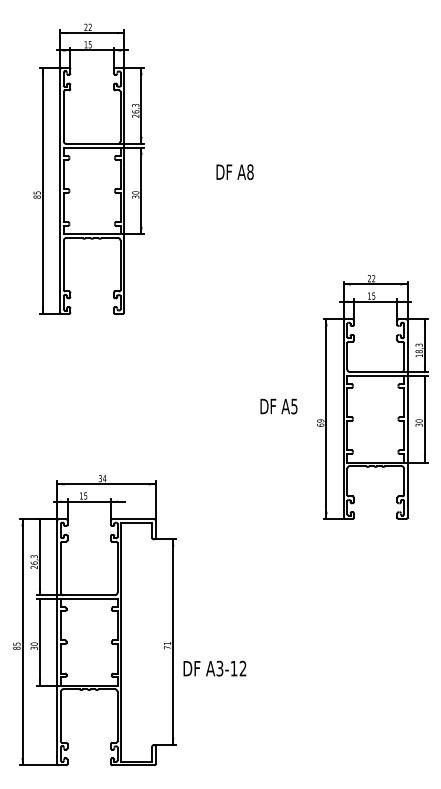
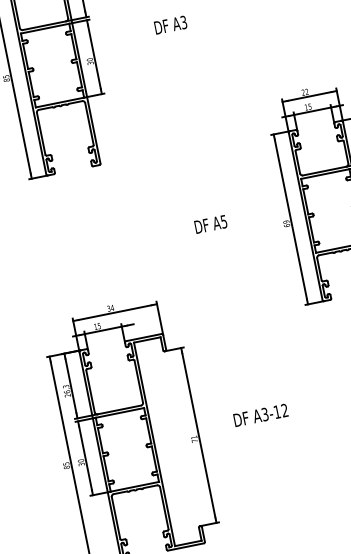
text: (250, 171) -> (183, 21), A8 -> A3
text: (278, 406) -> (210, 224), moved
text: (214, 668) -> (260, 415), moved

